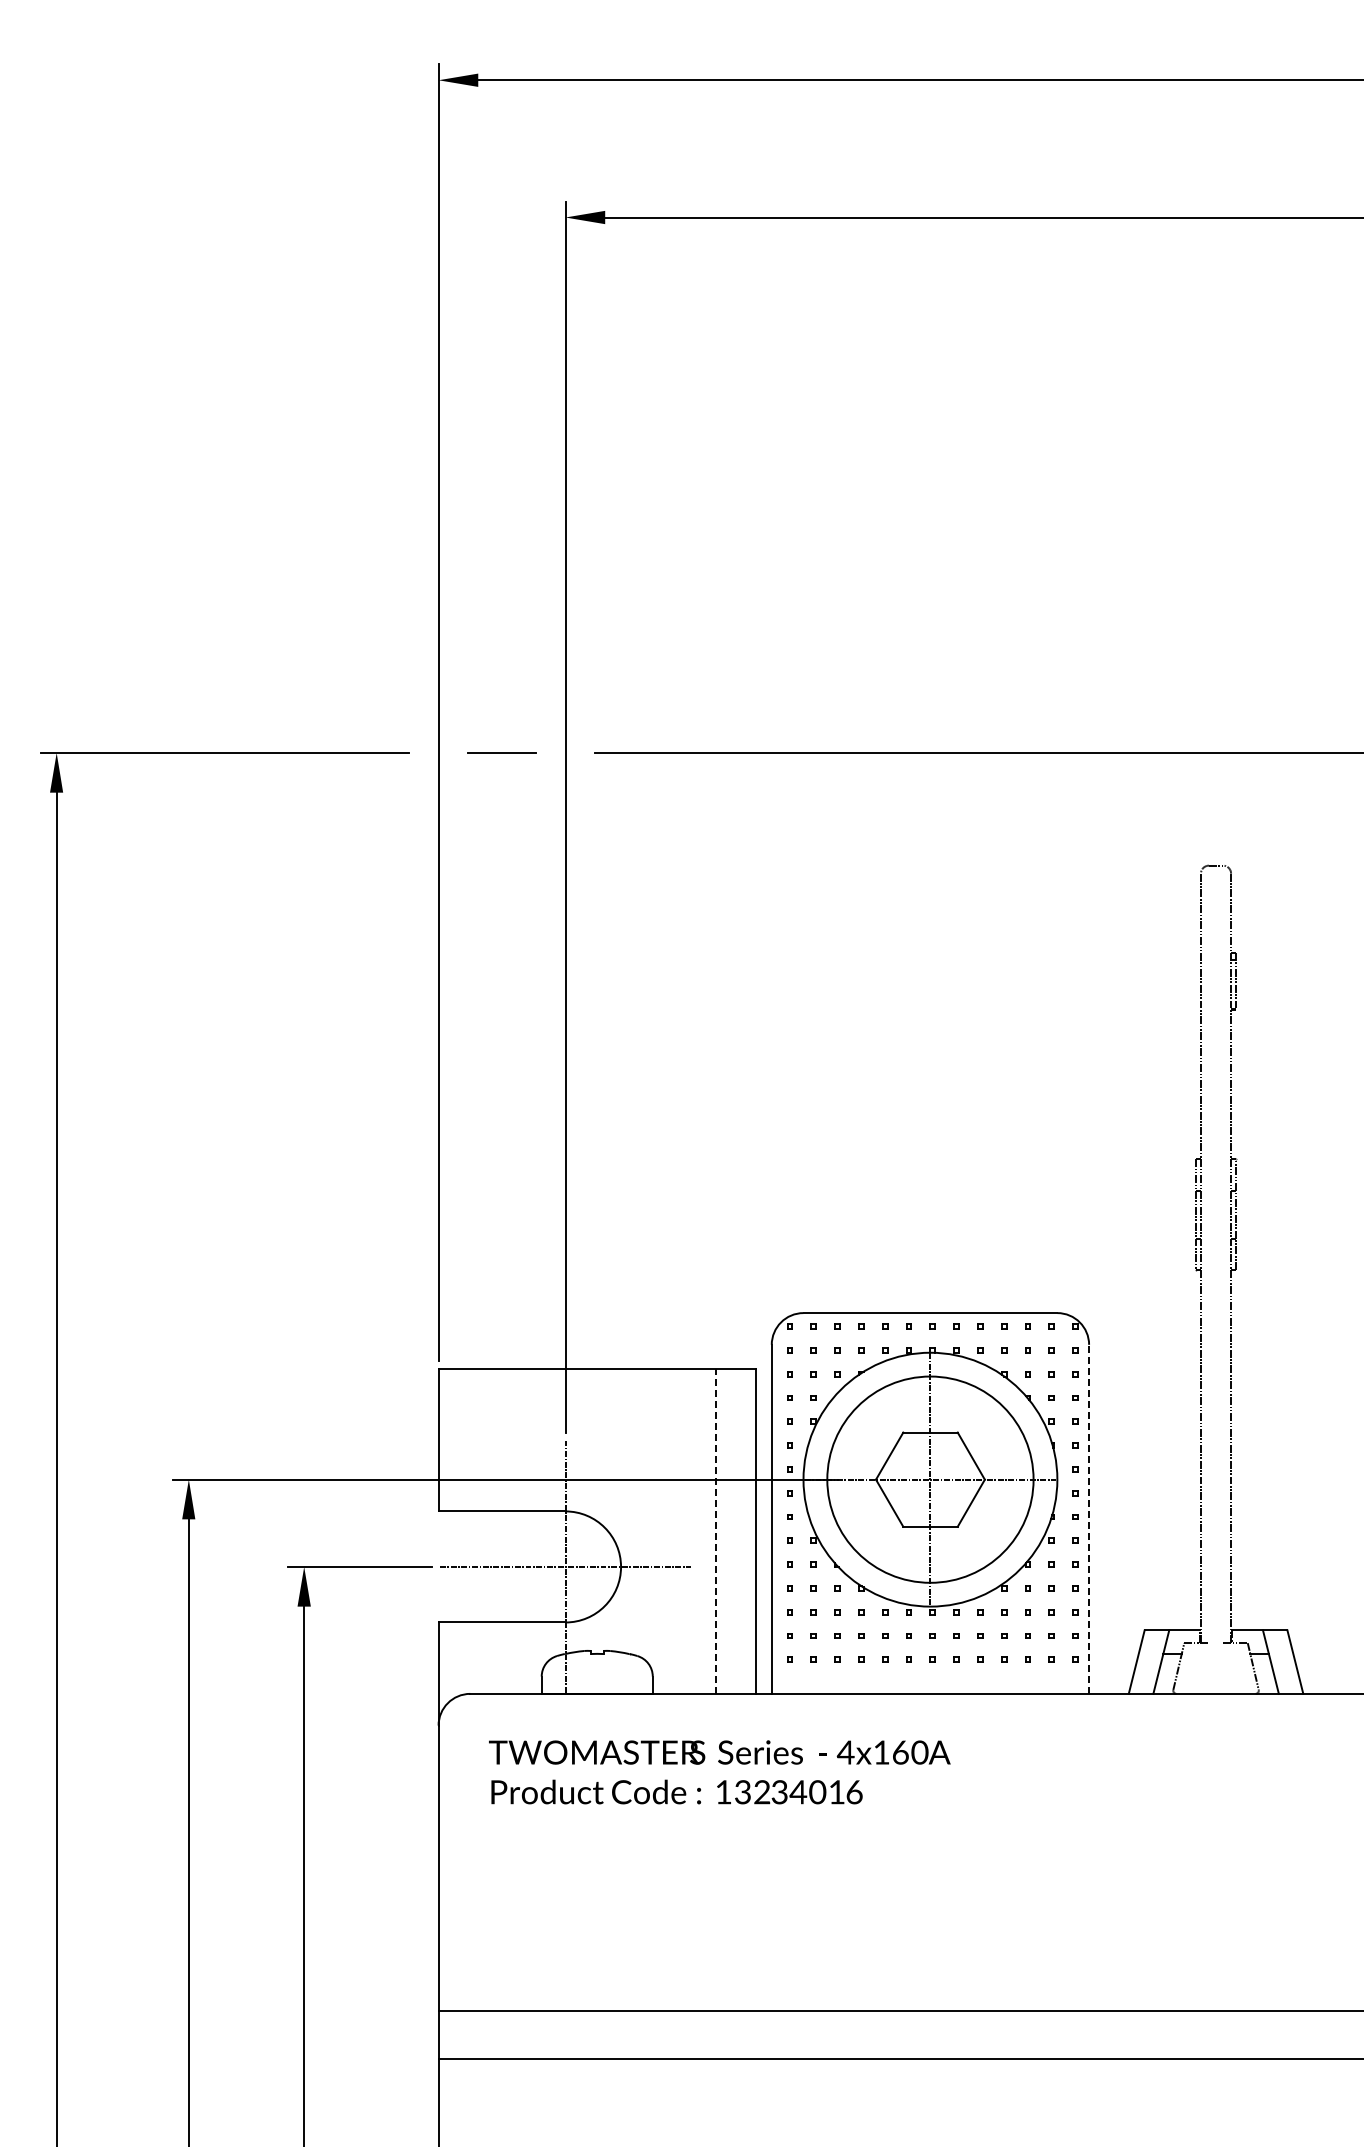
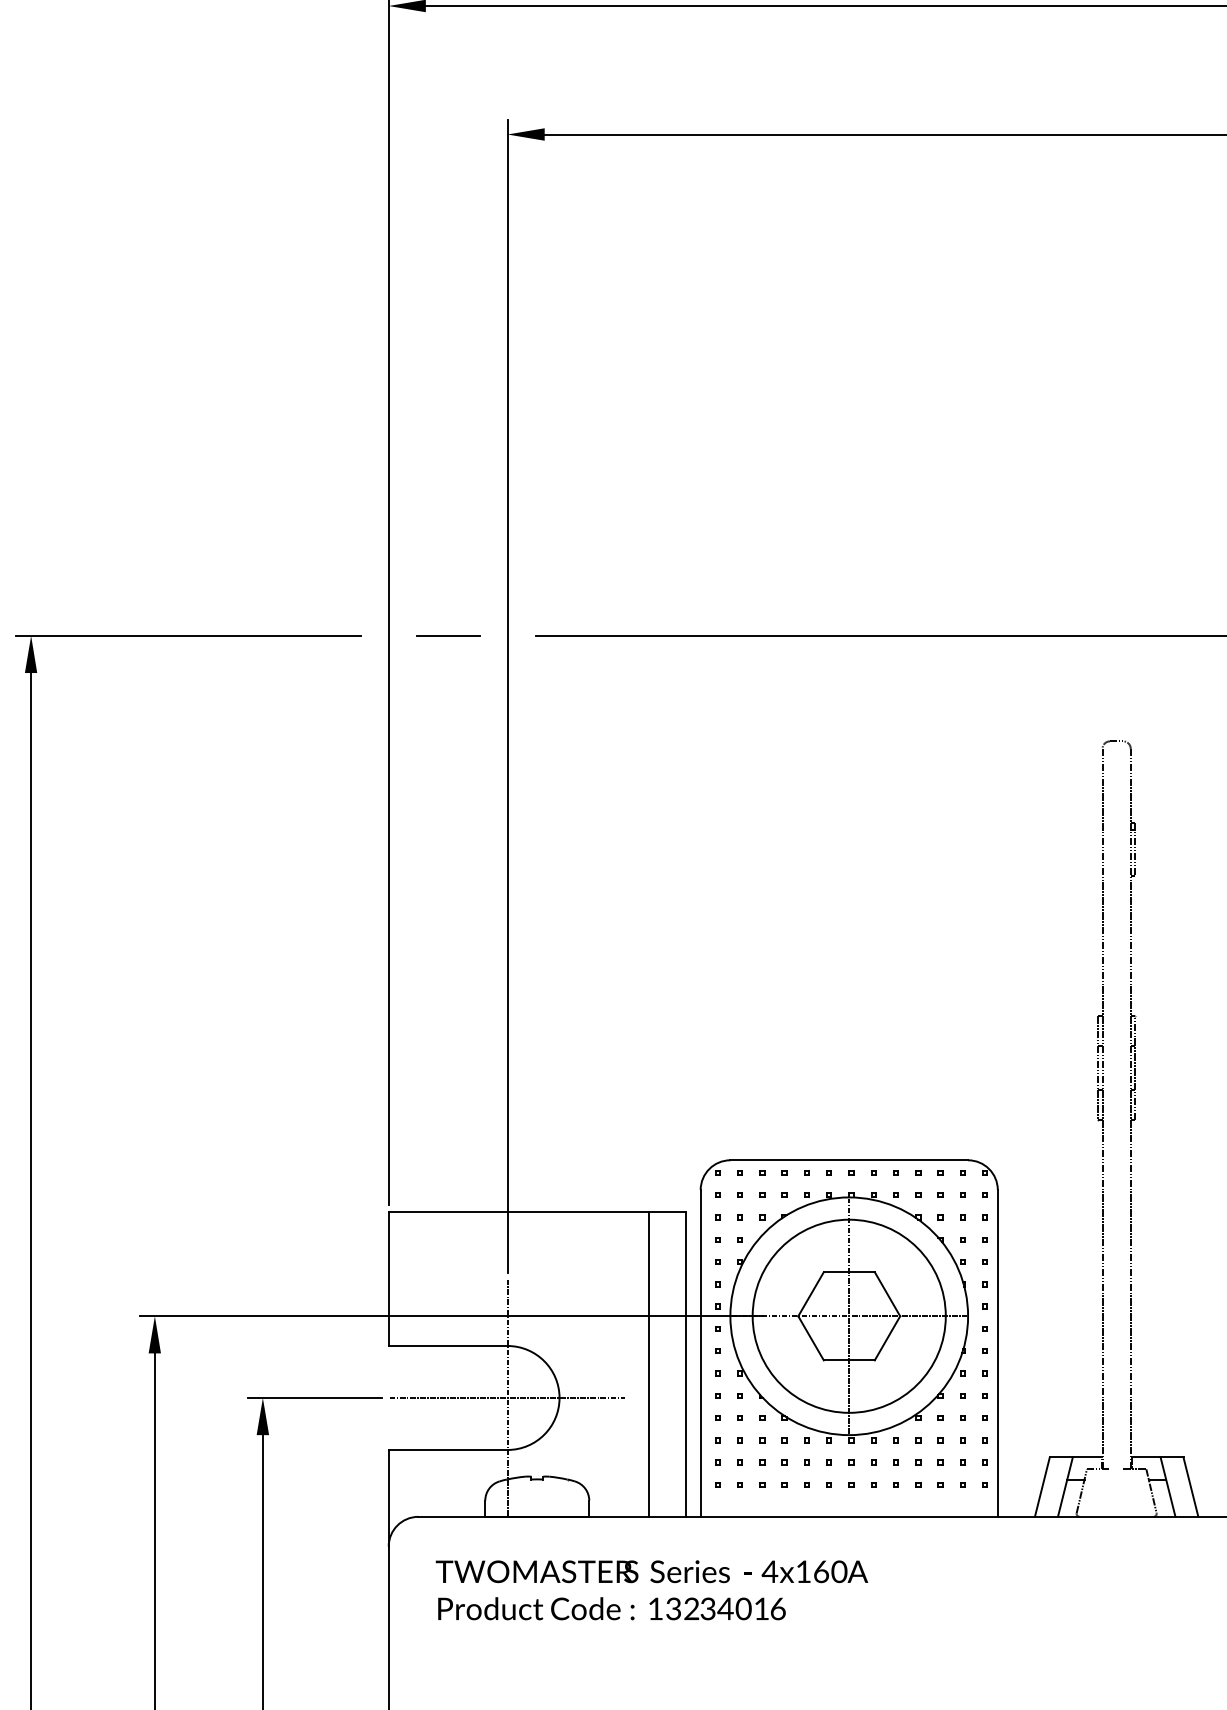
line: (1089, 1519) -> (998, 1353), dashed -> solid
line: (716, 1531) -> (648, 1364), dashed -> solid

